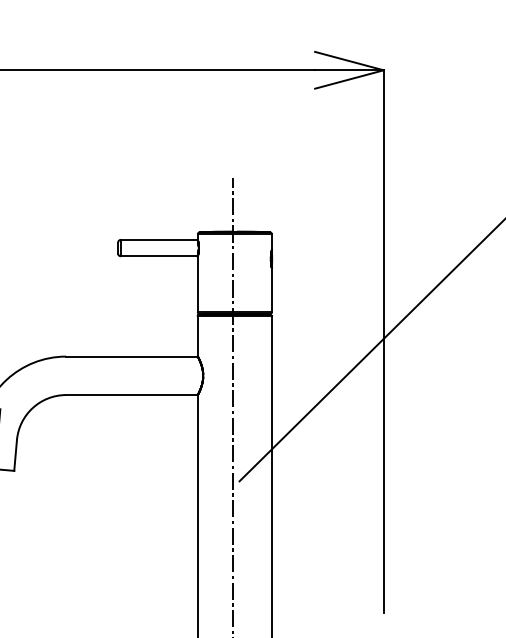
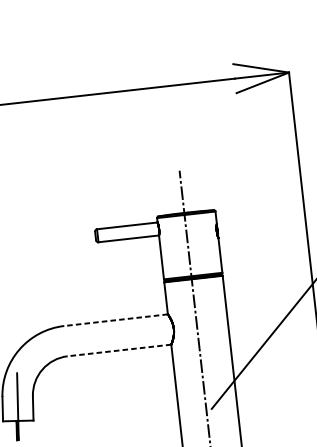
line: (132, 356) -> (116, 320), solid -> dashed
line: (132, 395) -> (119, 350), solid -> dashed

